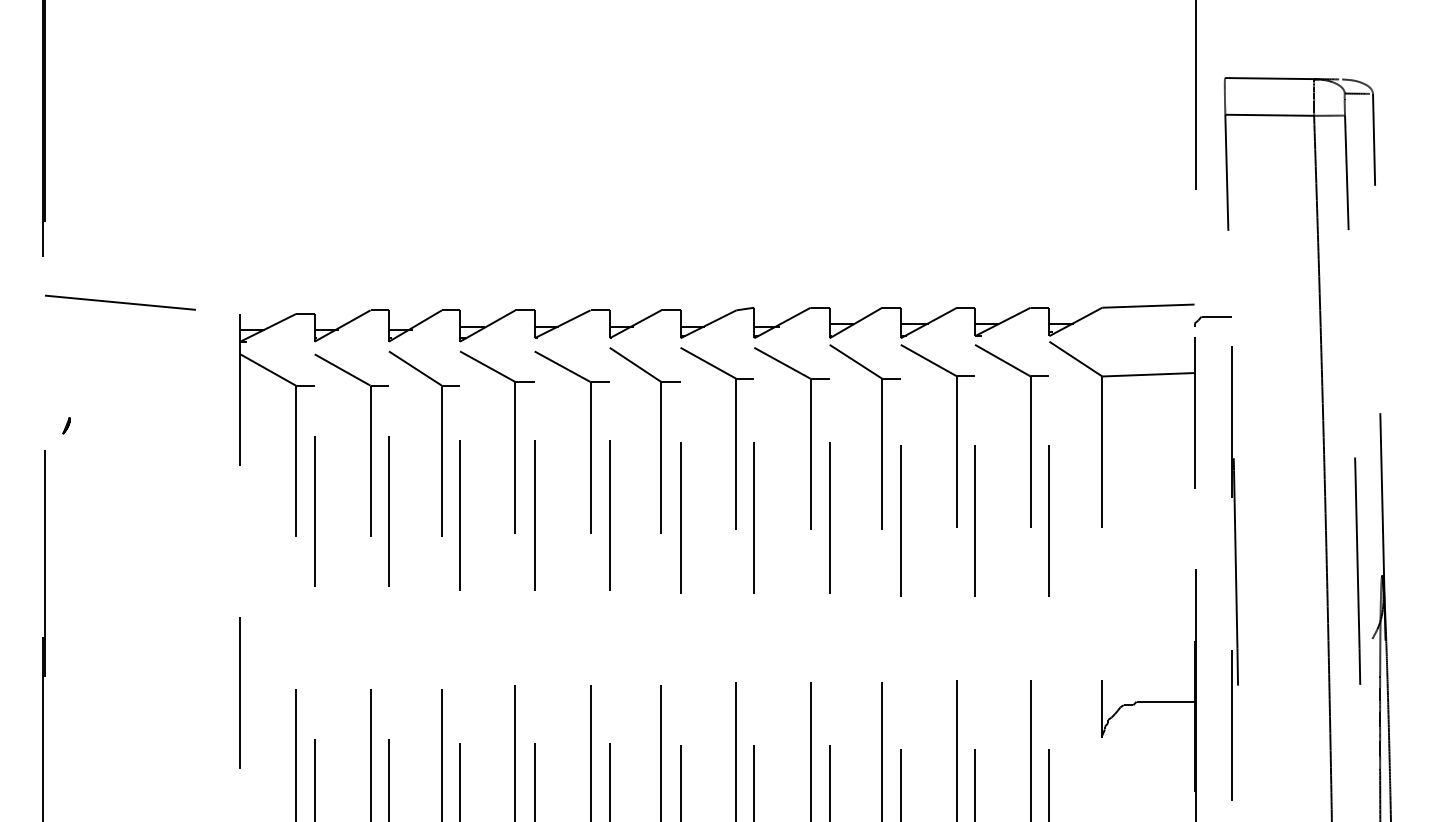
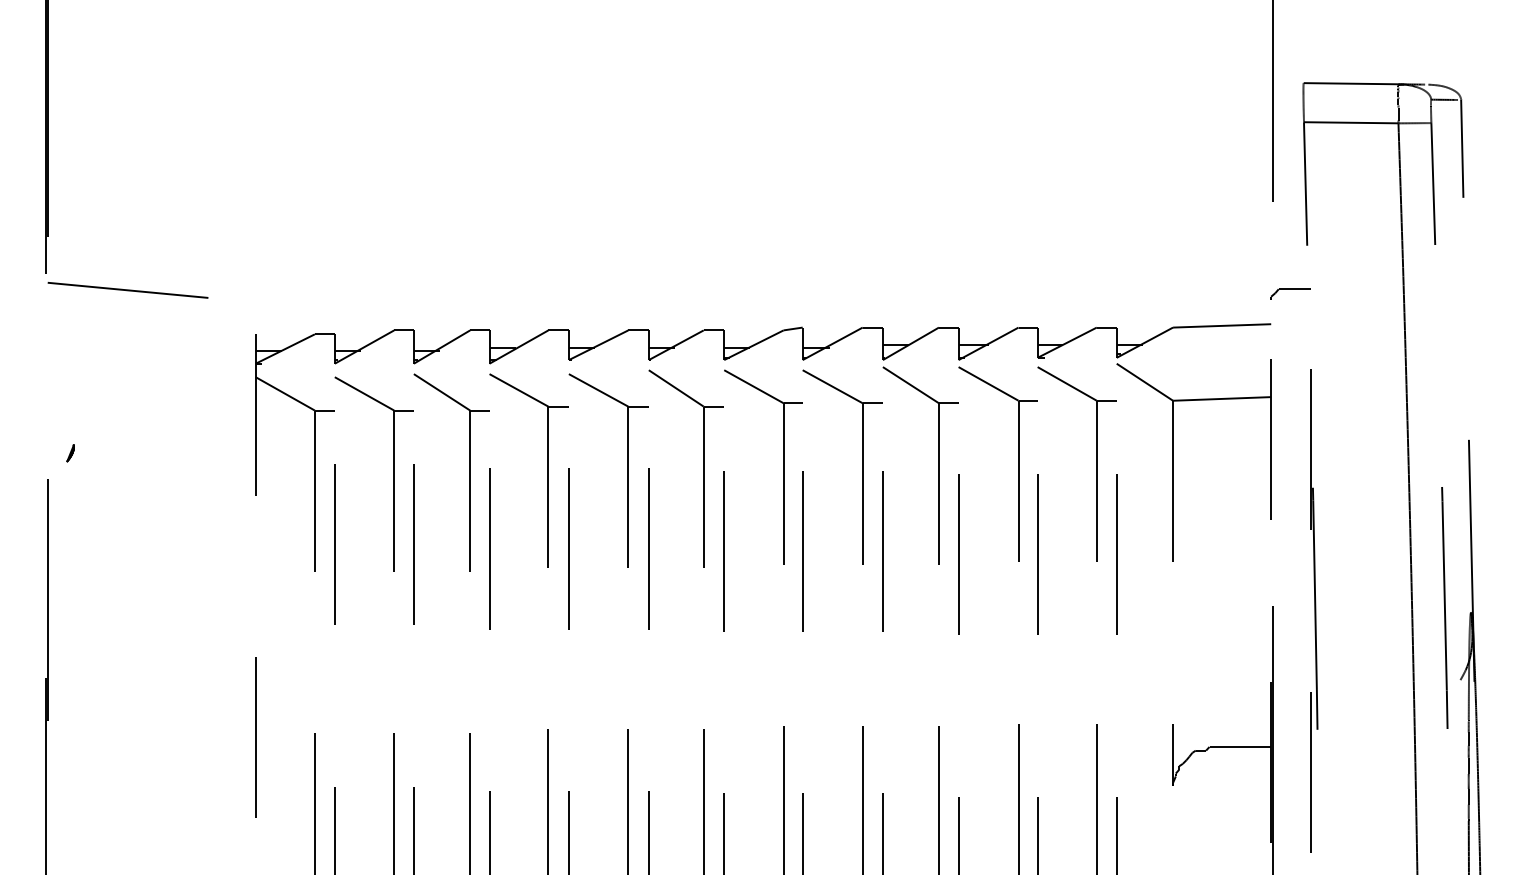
line: (120, 302) -> (128, 290), moved
part: (1212, 321) -> (1290, 294), moved

